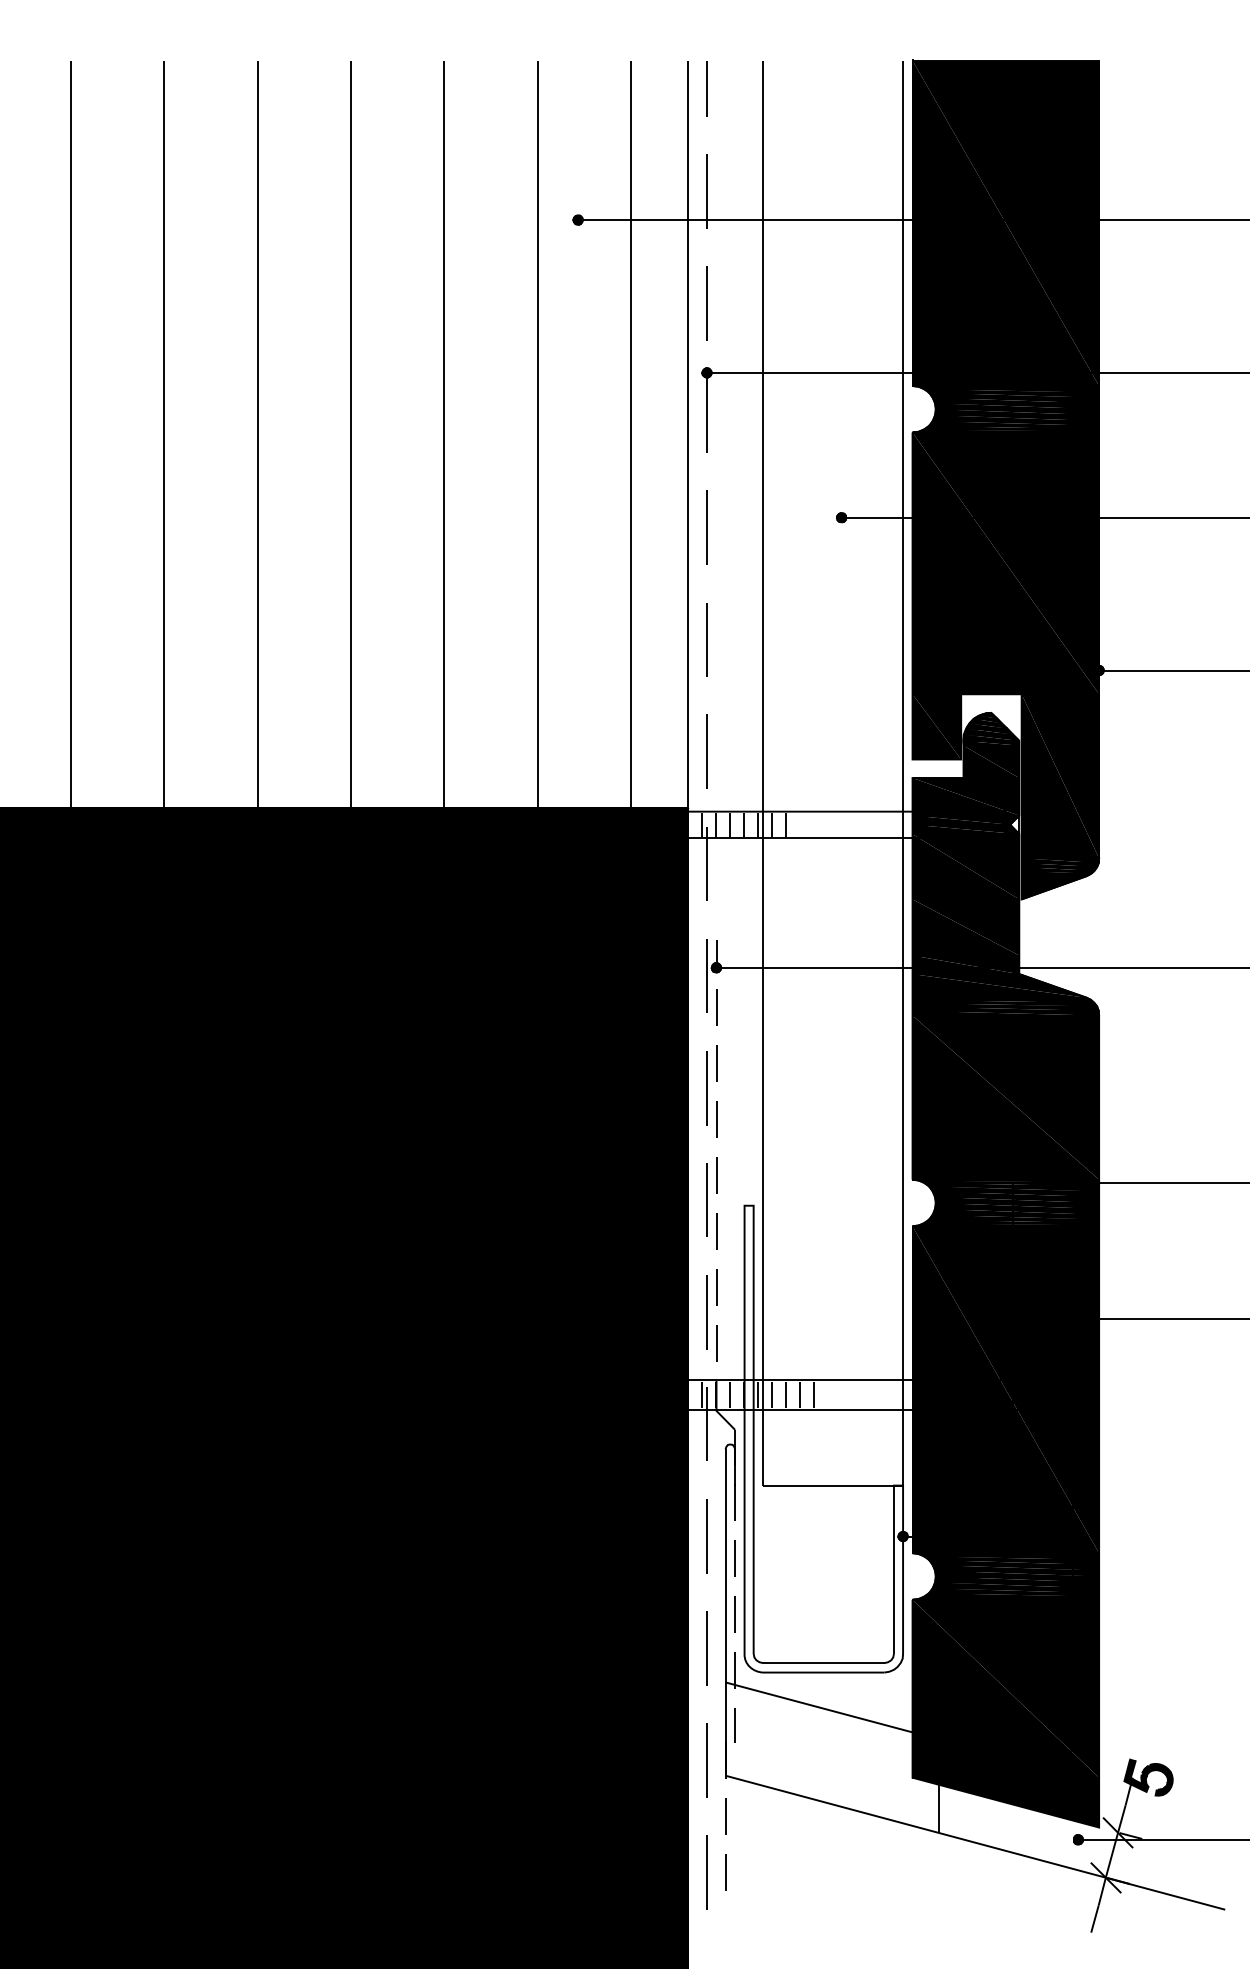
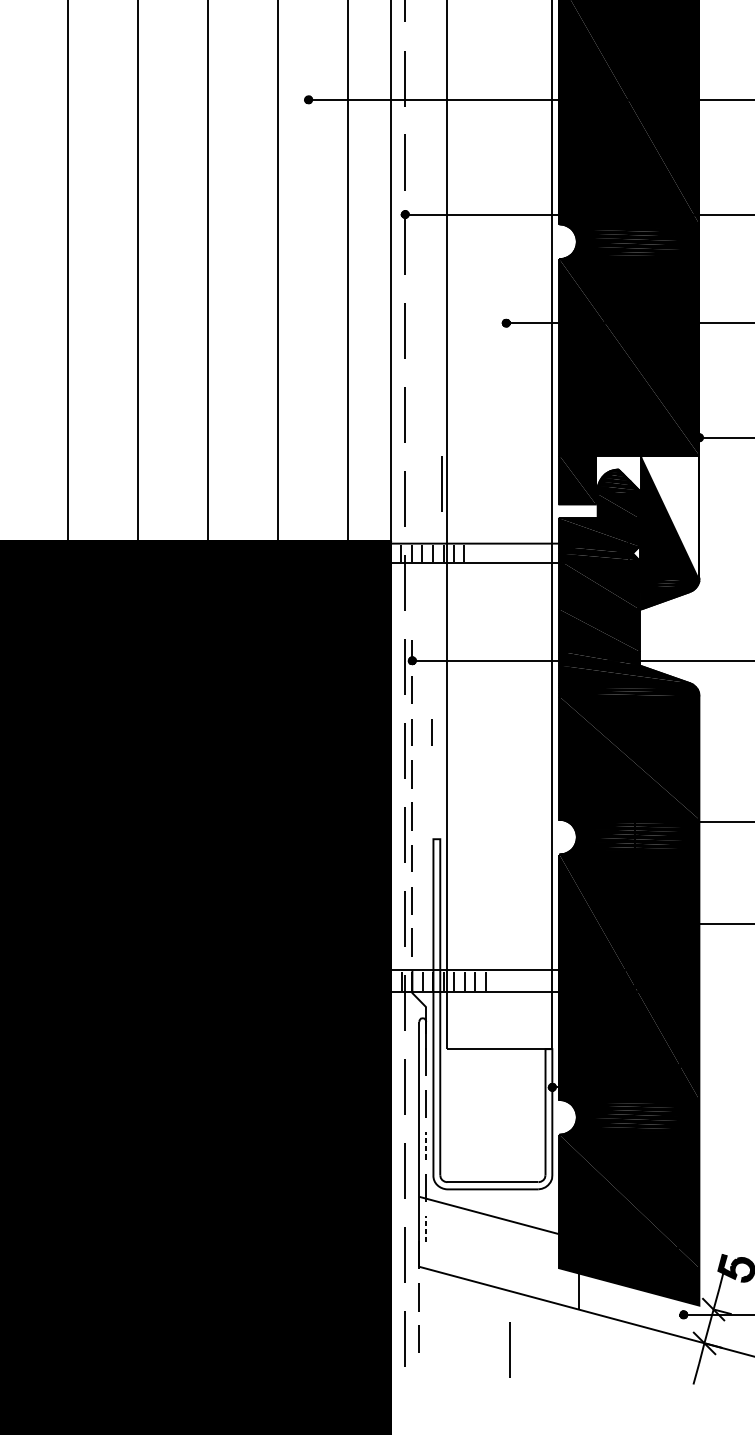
line: (755, 731) -> (441, 483), added
fill: (1060, 776) -> (670, 517), removed
line: (742, 1063) -> (431, 732), added
line: (735, 1614) -> (426, 1145), solid -> dashed
line: (735, 1725) -> (426, 1229), solid -> dashed
line: (846, 1886) -> (509, 1349), added

